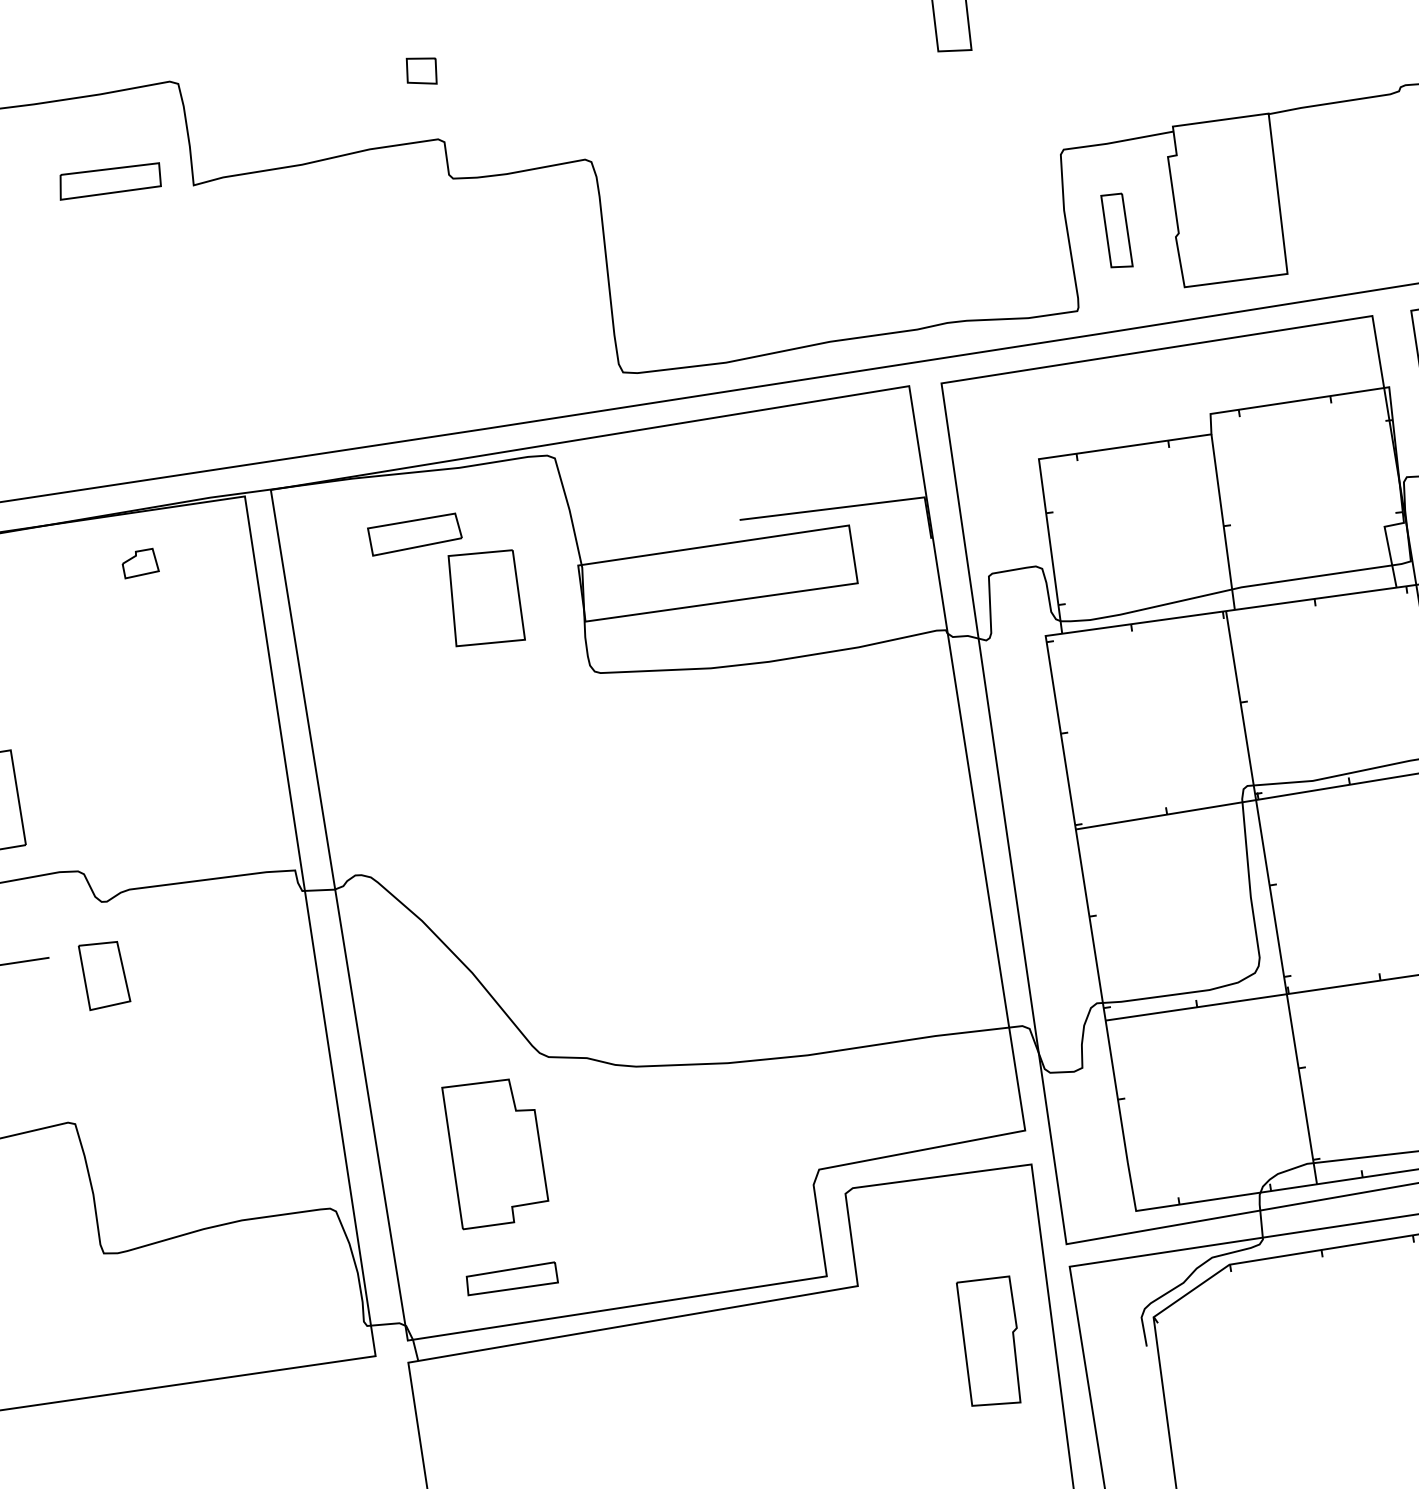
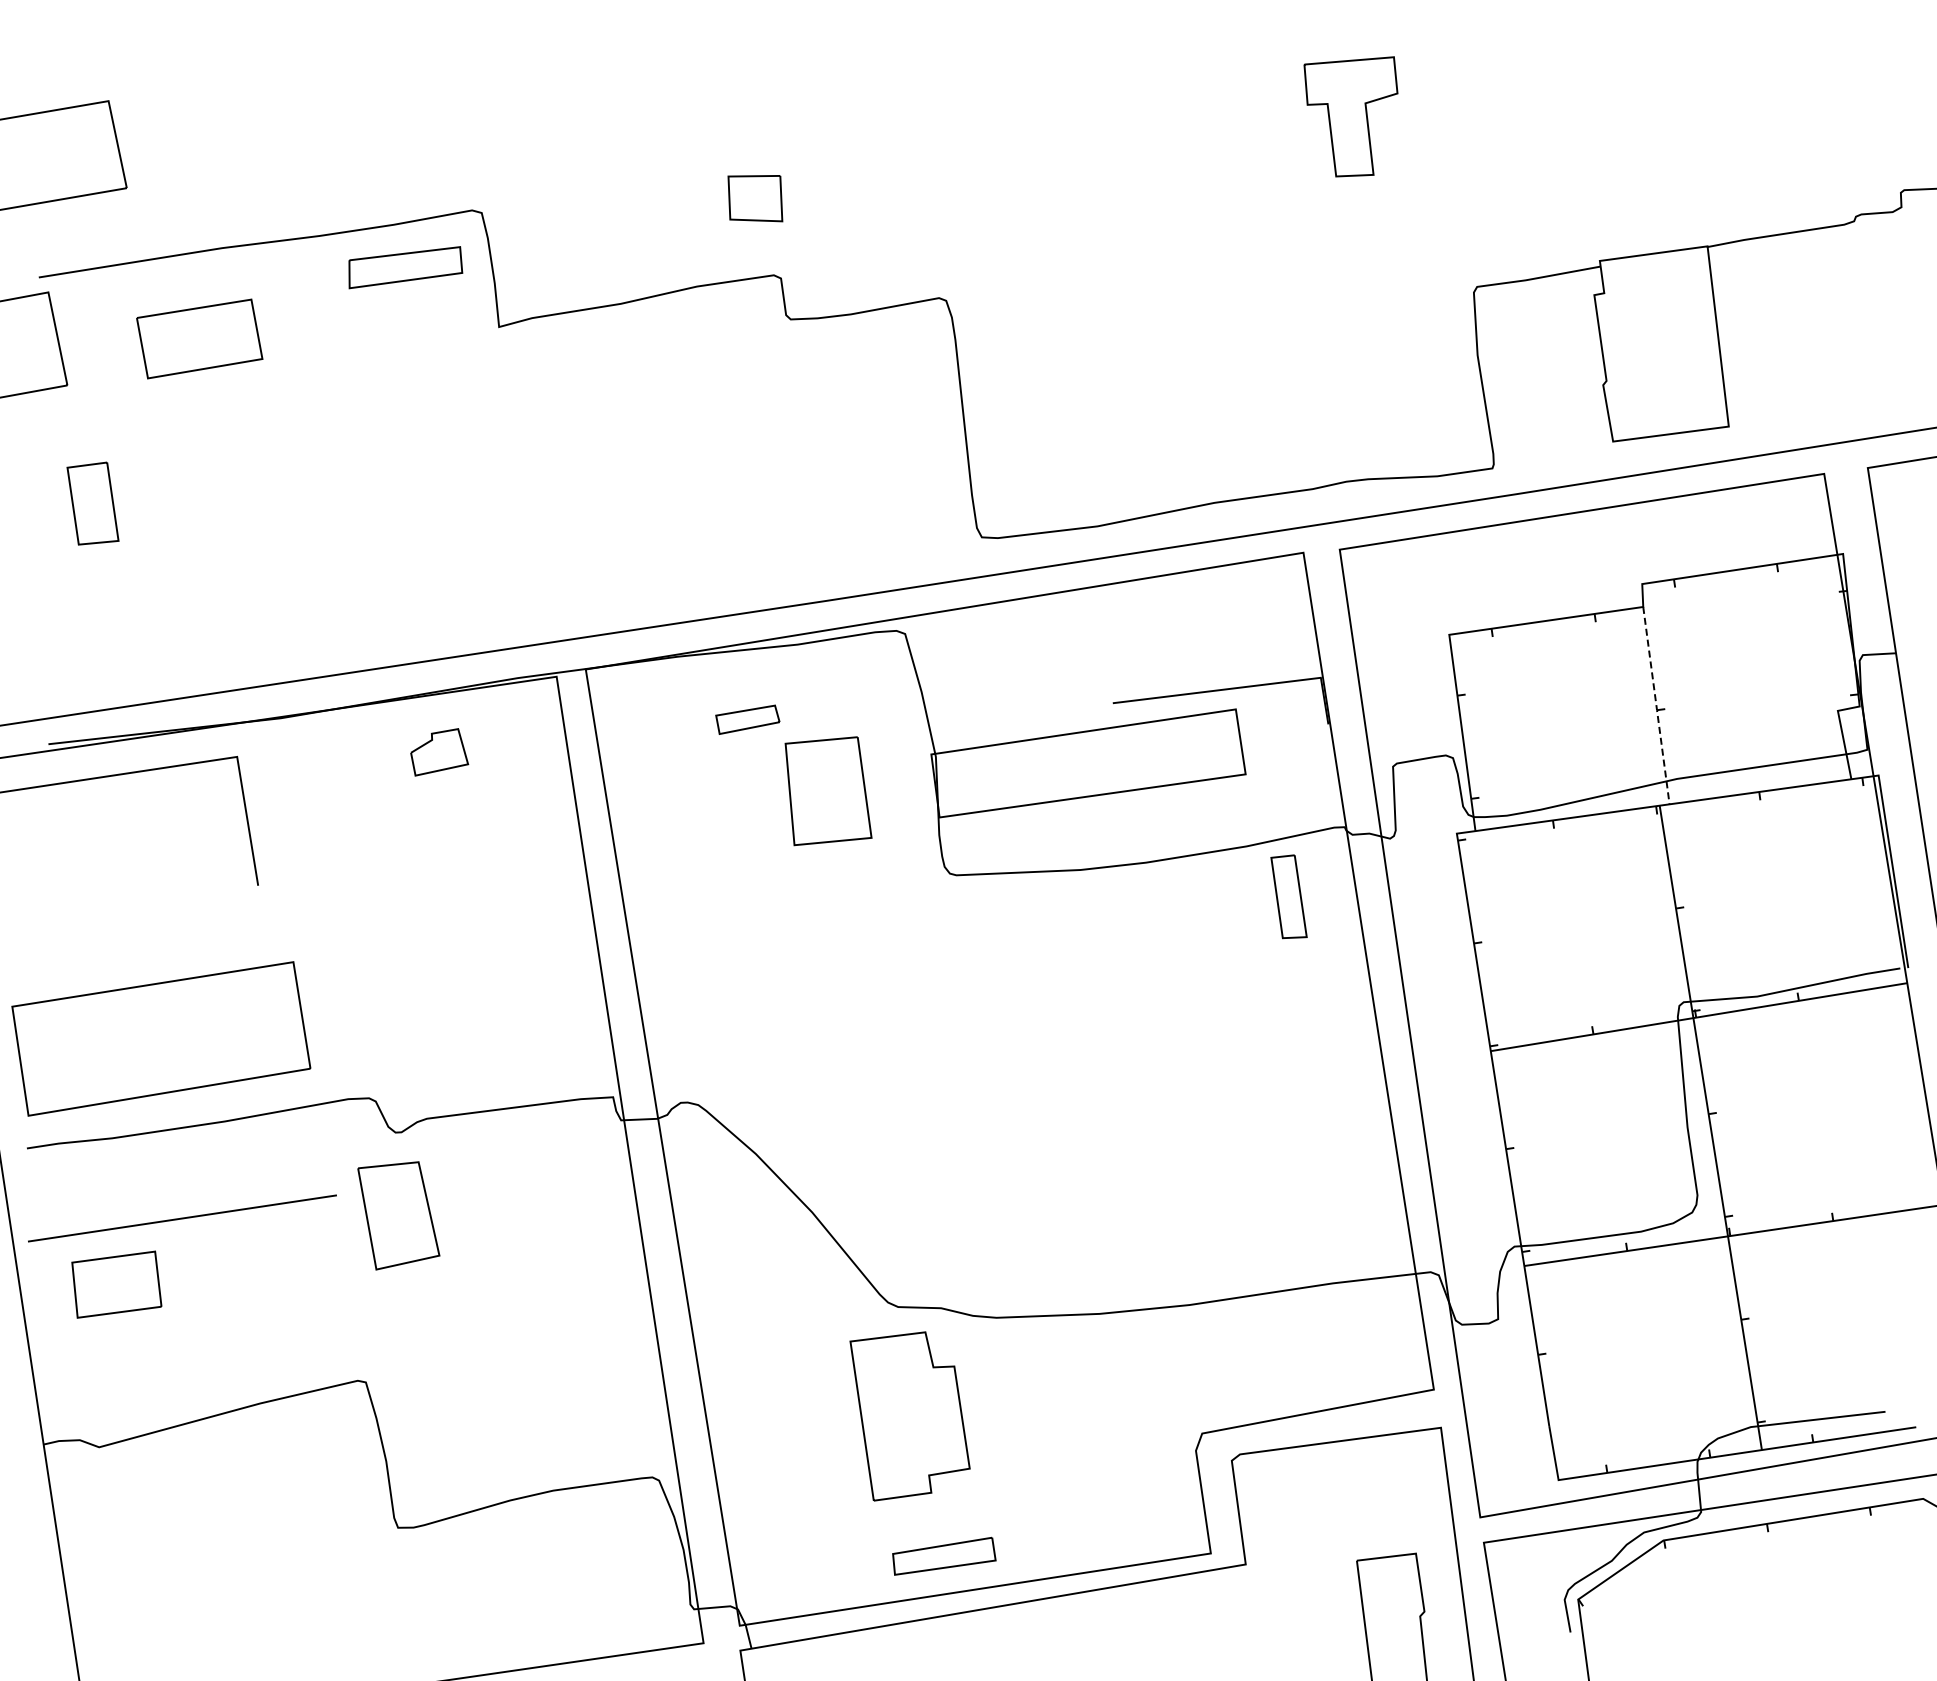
part: (421, 71) -> (755, 198), size x1.6
part: (110, 181) -> (405, 267), moved
part: (1116, 230) -> (1288, 896), moved
line: (1223, 523) -> (1656, 707), solid -> dashed
part: (414, 534) -> (747, 719), size x0.6
part: (140, 562) -> (439, 751), size x1.4
part: (104, 975) -> (398, 1215), size x1.4
part: (494, 1154) -> (909, 1416), moved
part: (512, 1278) -> (944, 1555), moved

